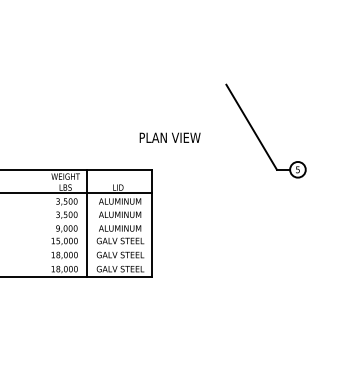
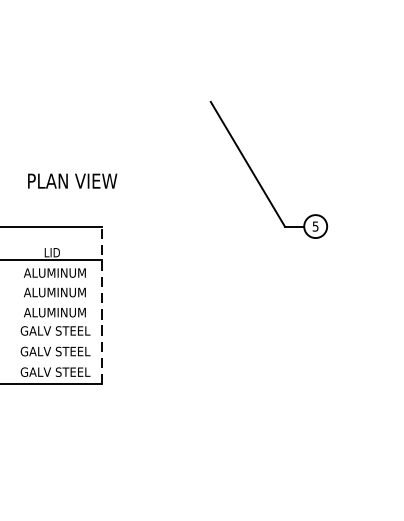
text: (169, 137) -> (71, 180), moved
line: (86, 223) -> (5, 305), removed
line: (151, 223) -> (100, 305), solid -> dashed

